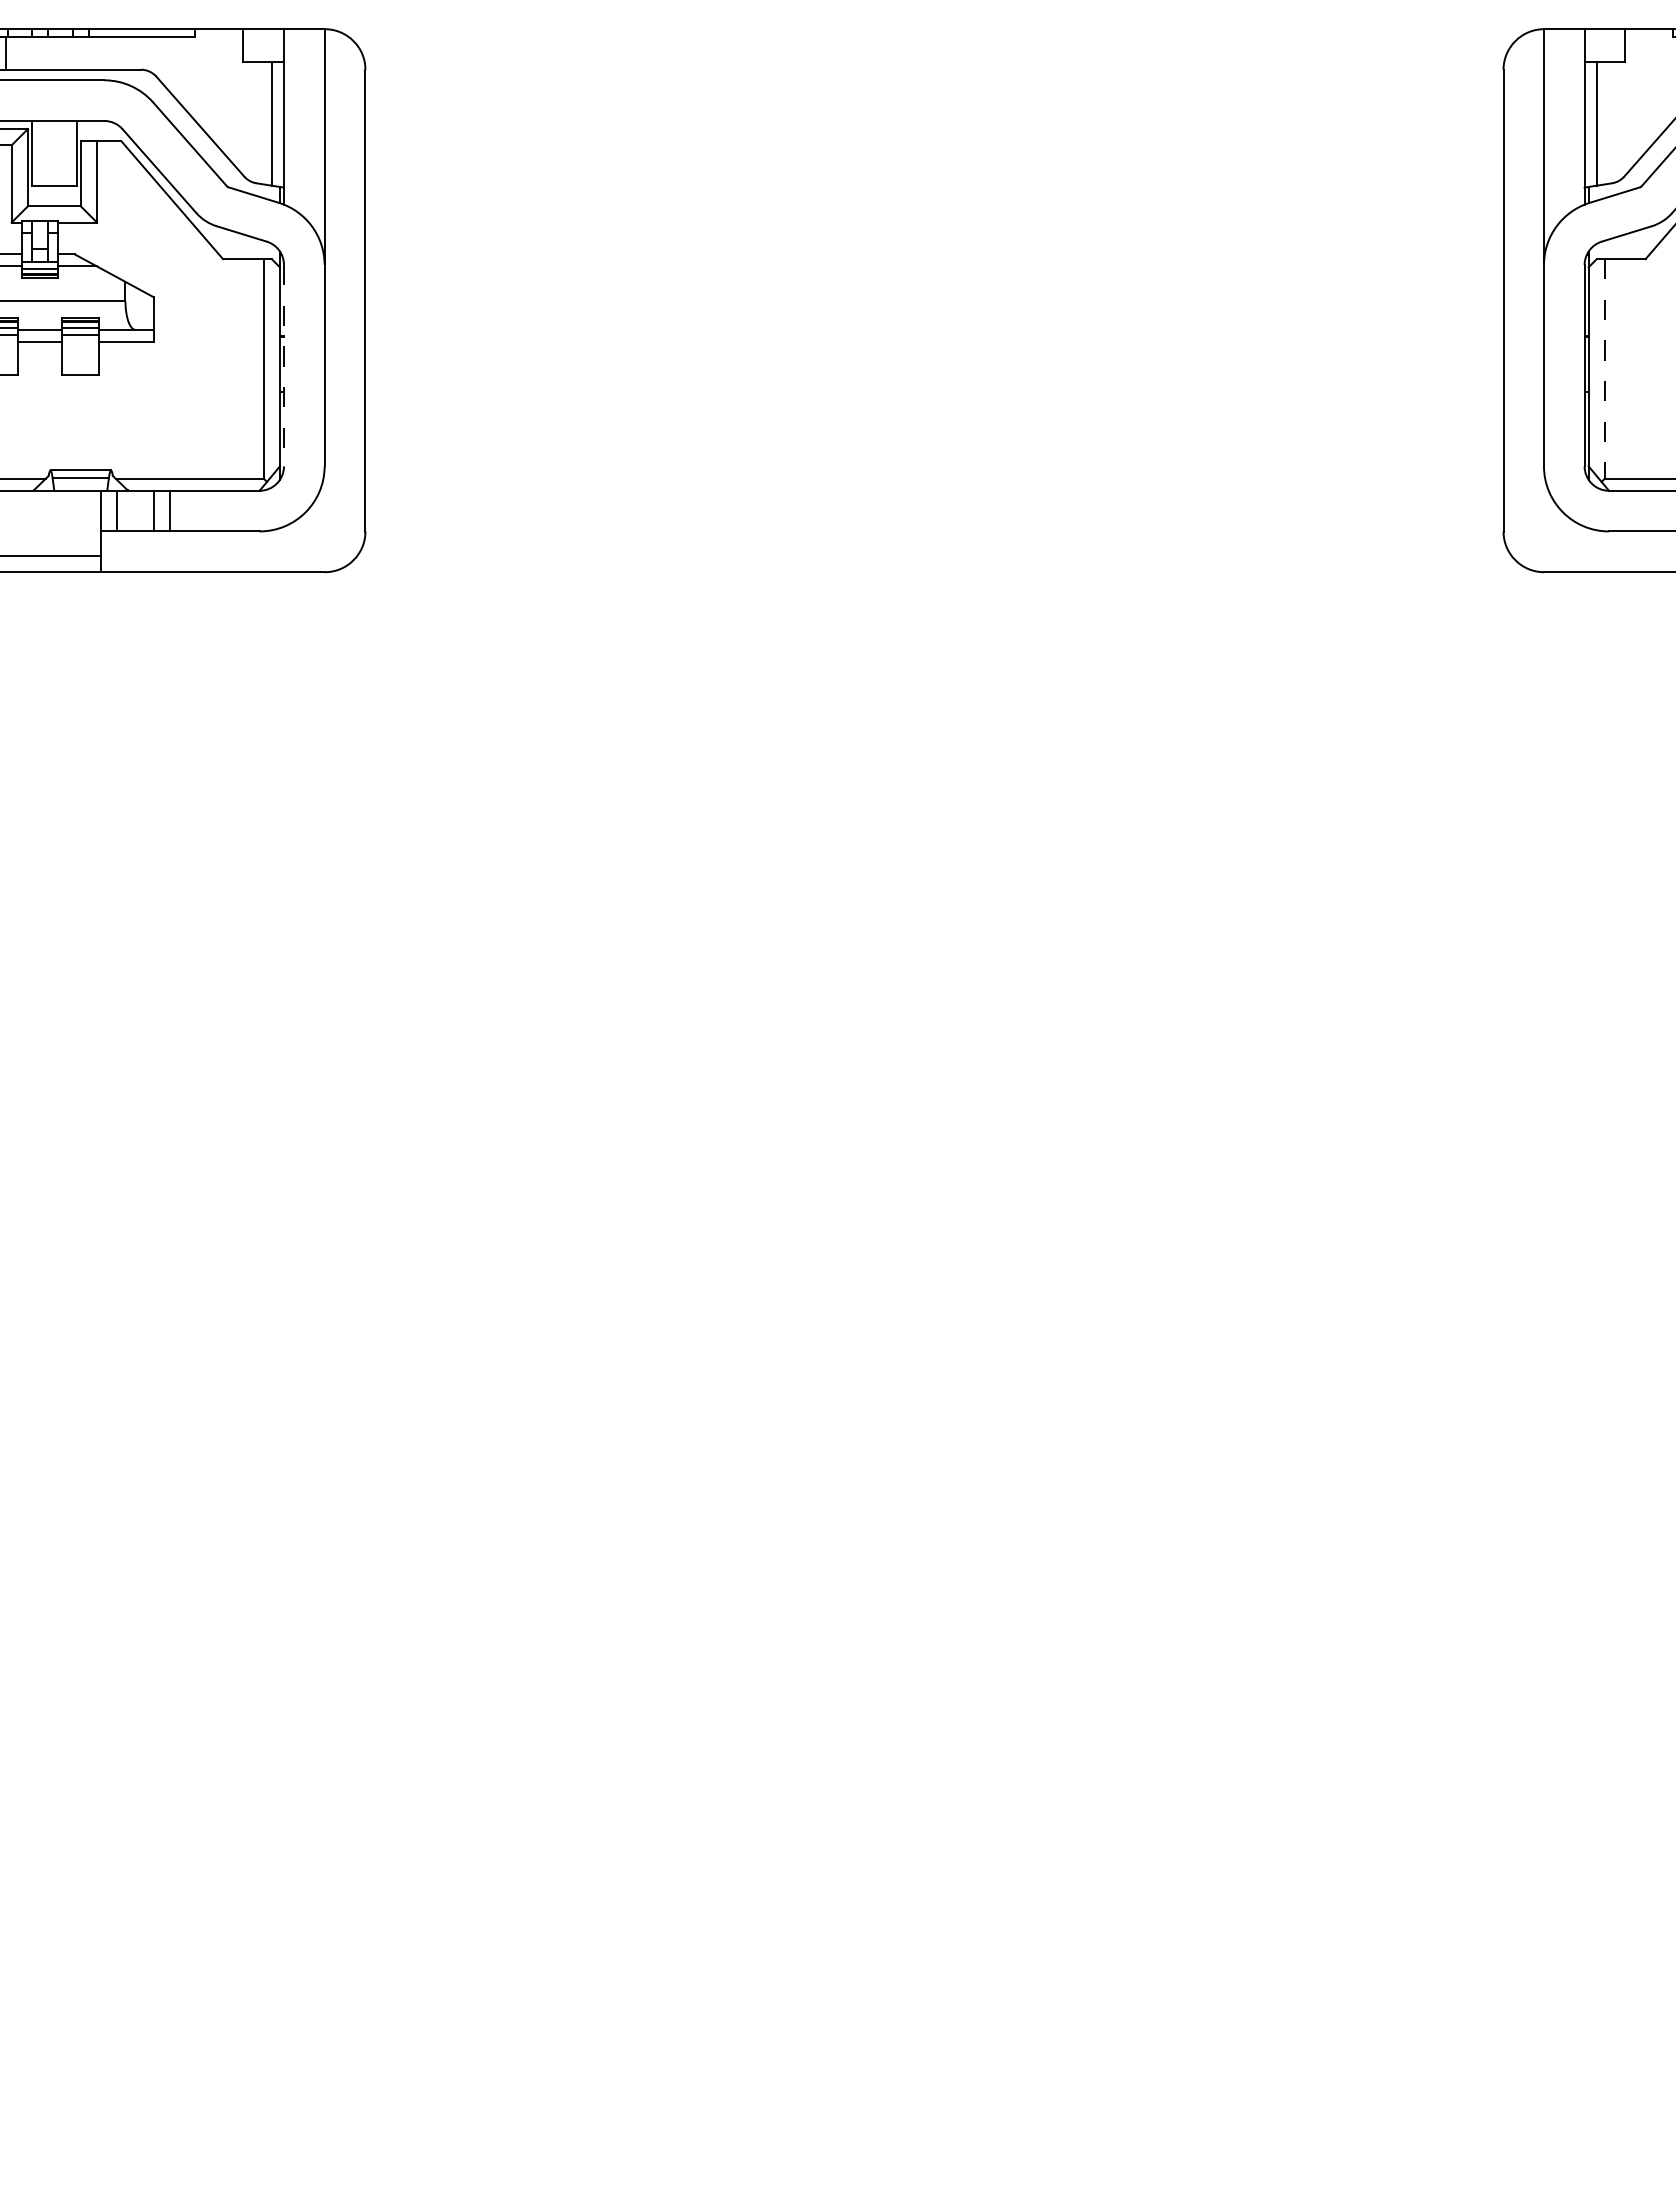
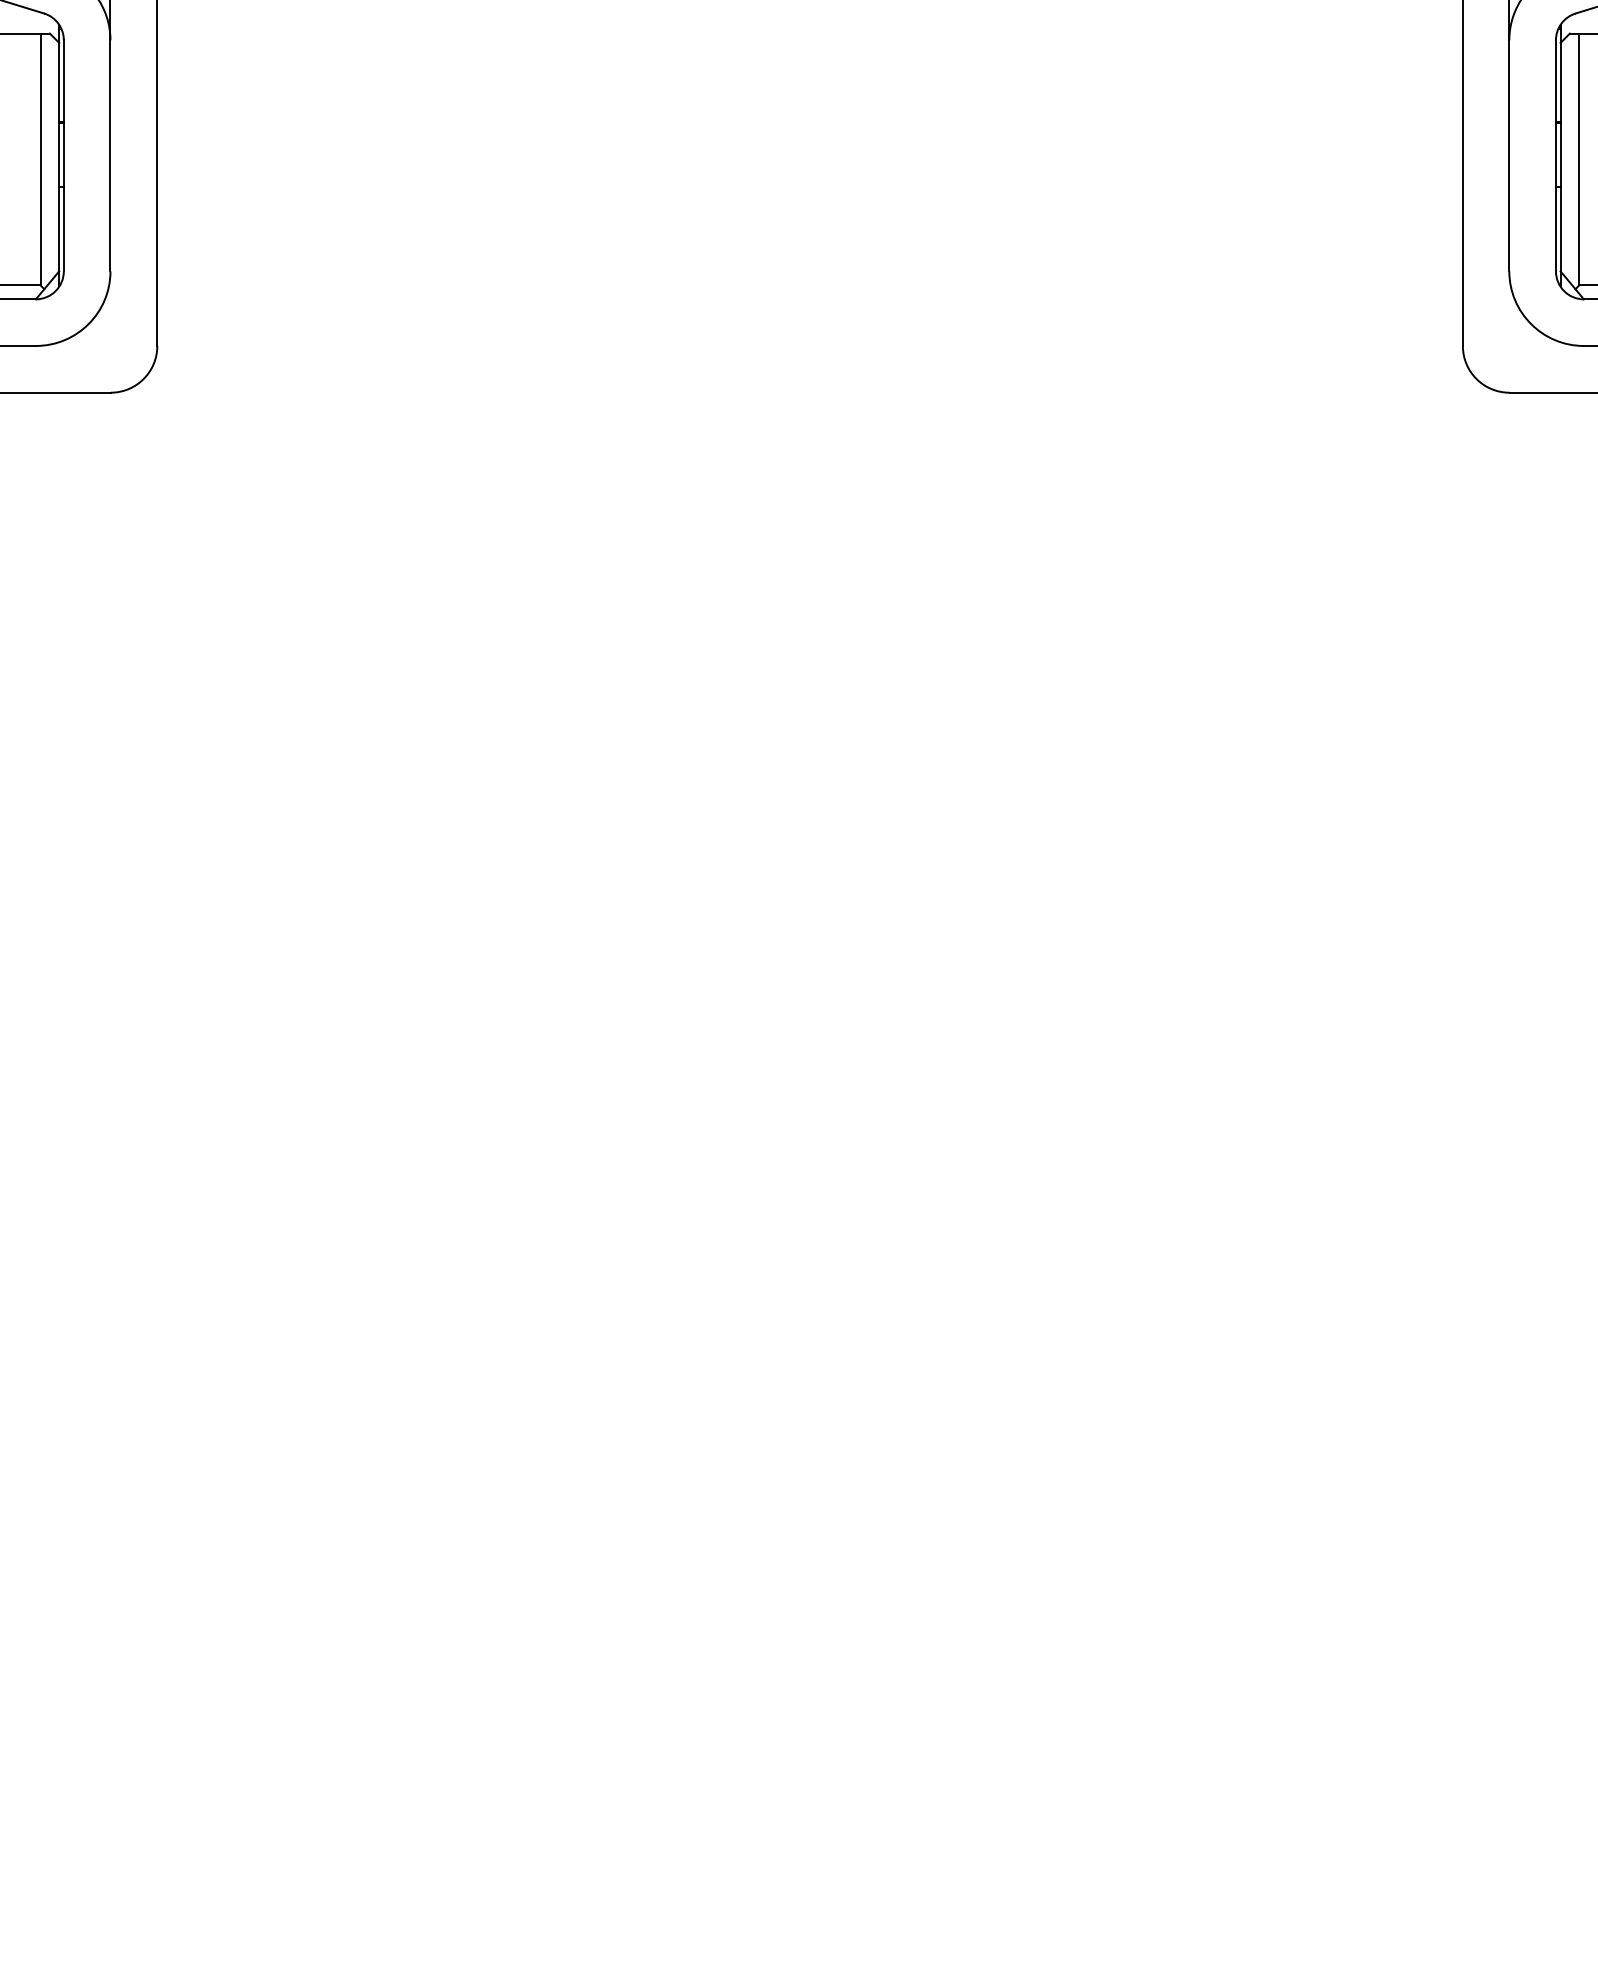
line: (284, 365) -> (64, 155), dashed -> solid
line: (1604, 368) -> (1578, 159), dashed -> solid

